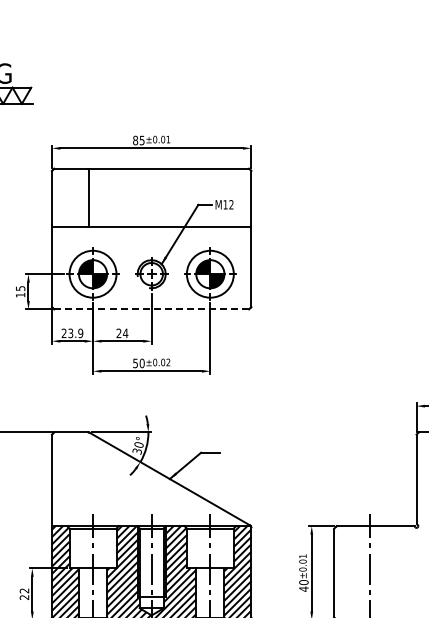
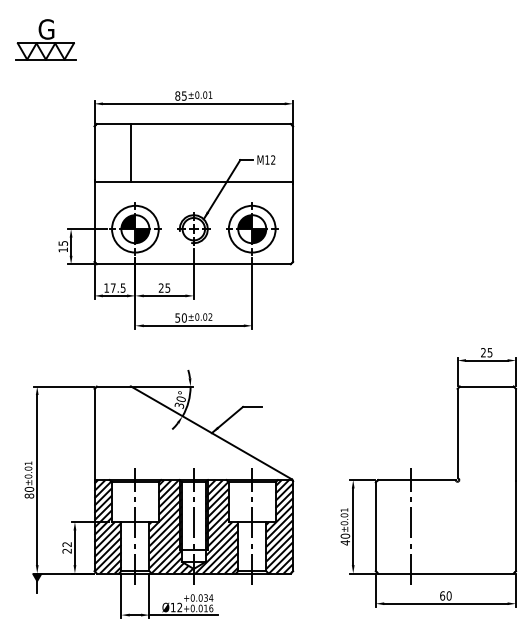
line: (151, 309) -> (193, 264), dashed -> solid
text: (72, 332) -> (114, 287), 23.9 -> 17.5
text: (125, 332) -> (167, 287), 24 -> 25

